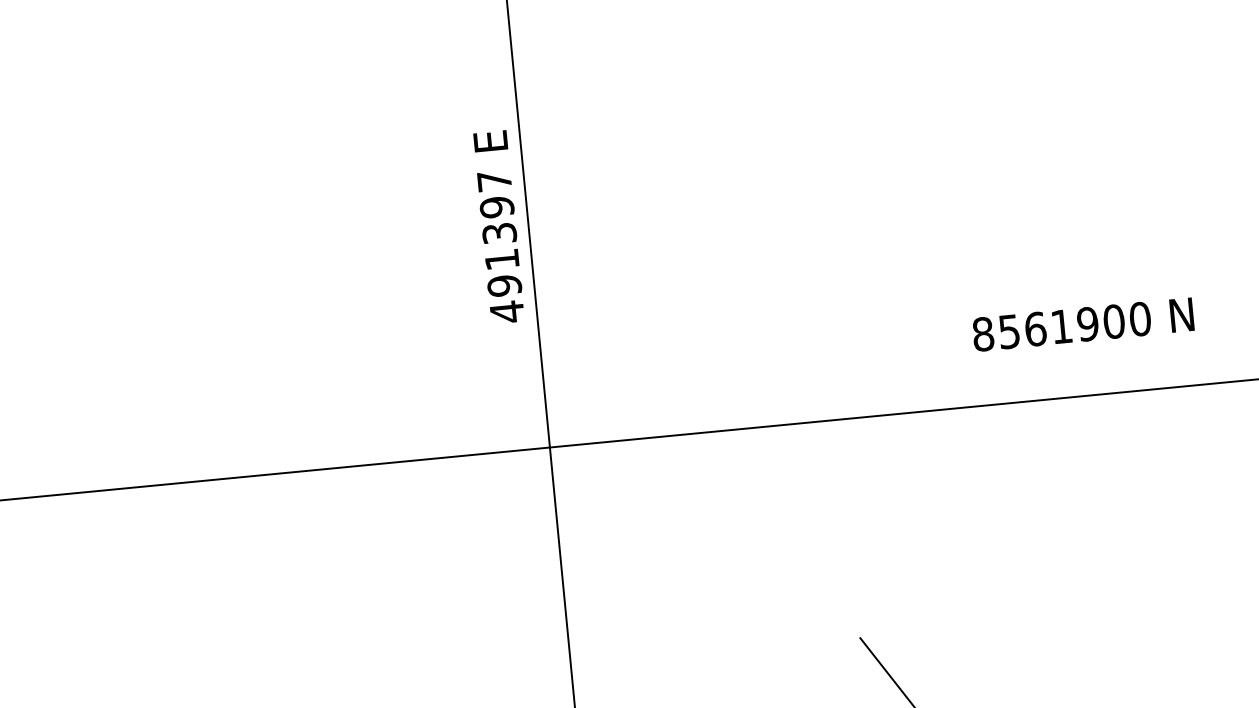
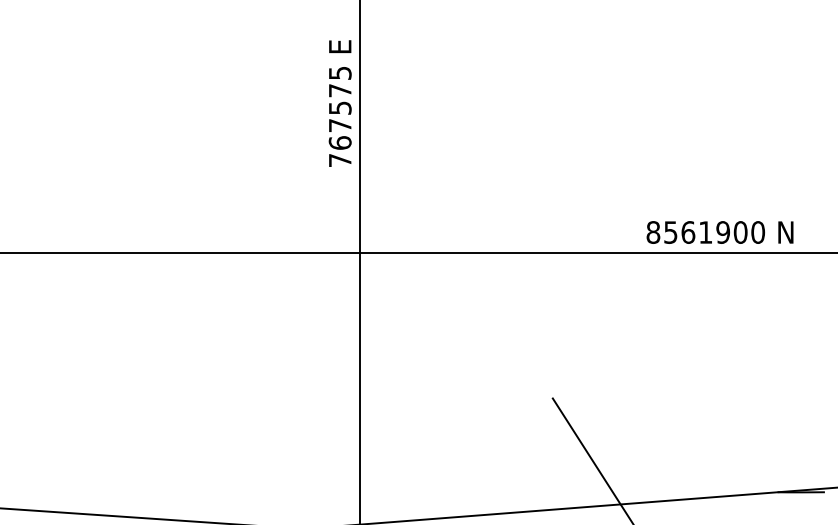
text: (499, 246) -> (339, 116), 491397 -> 767575
text: (1082, 324) -> (719, 232), moved

